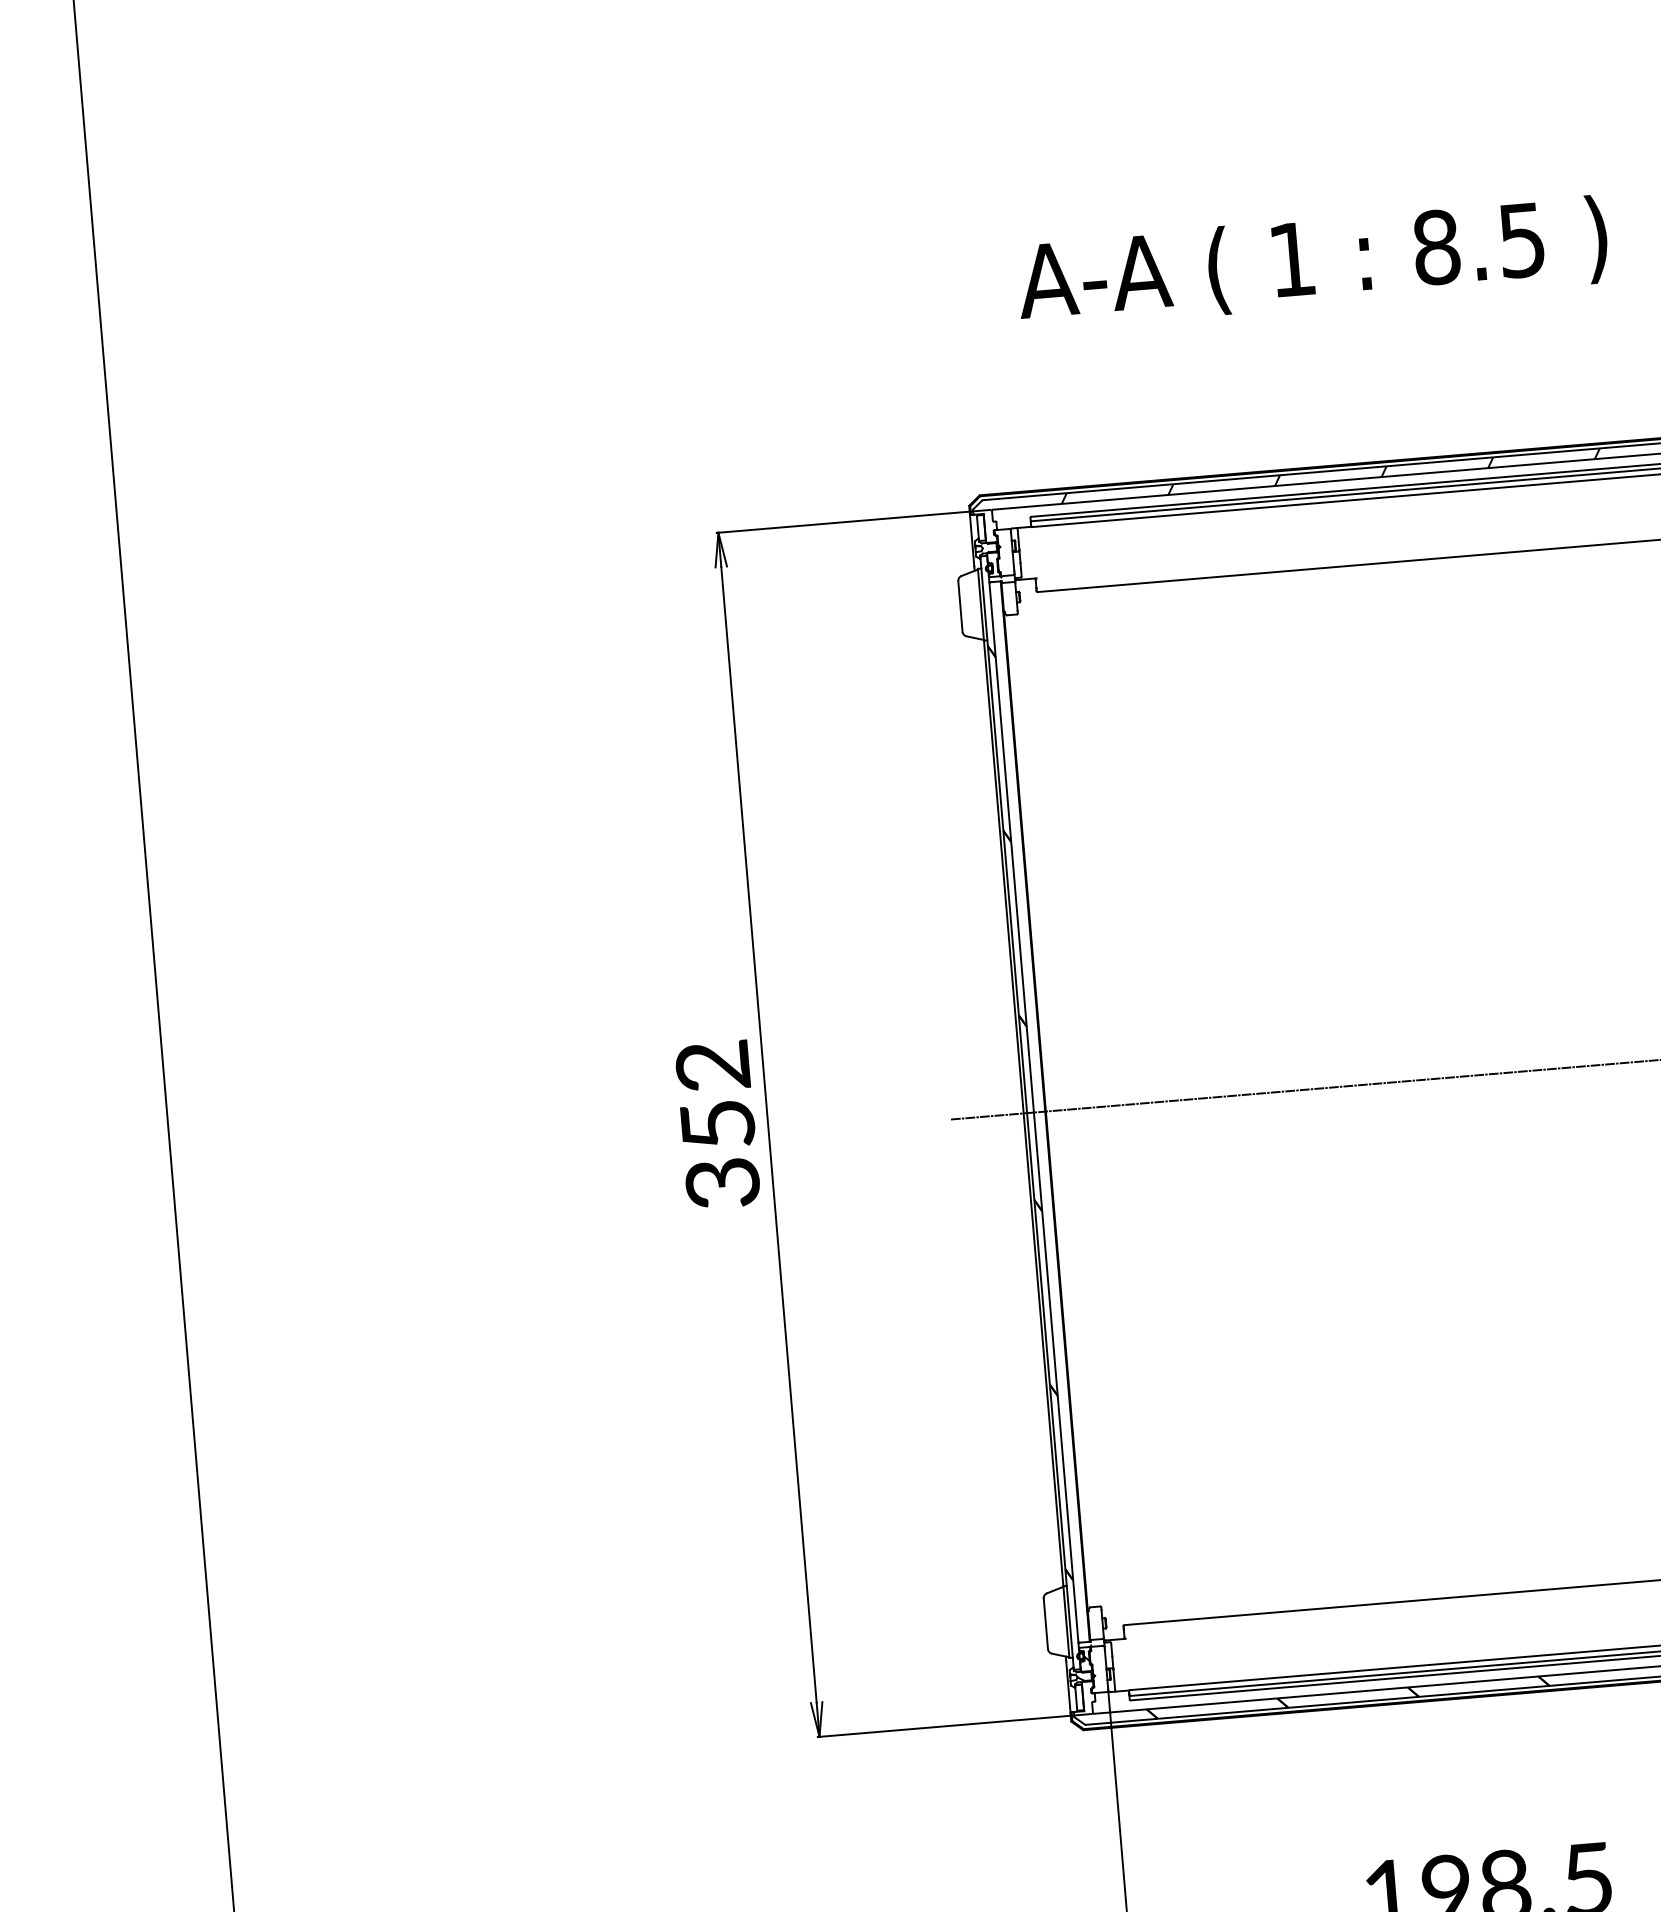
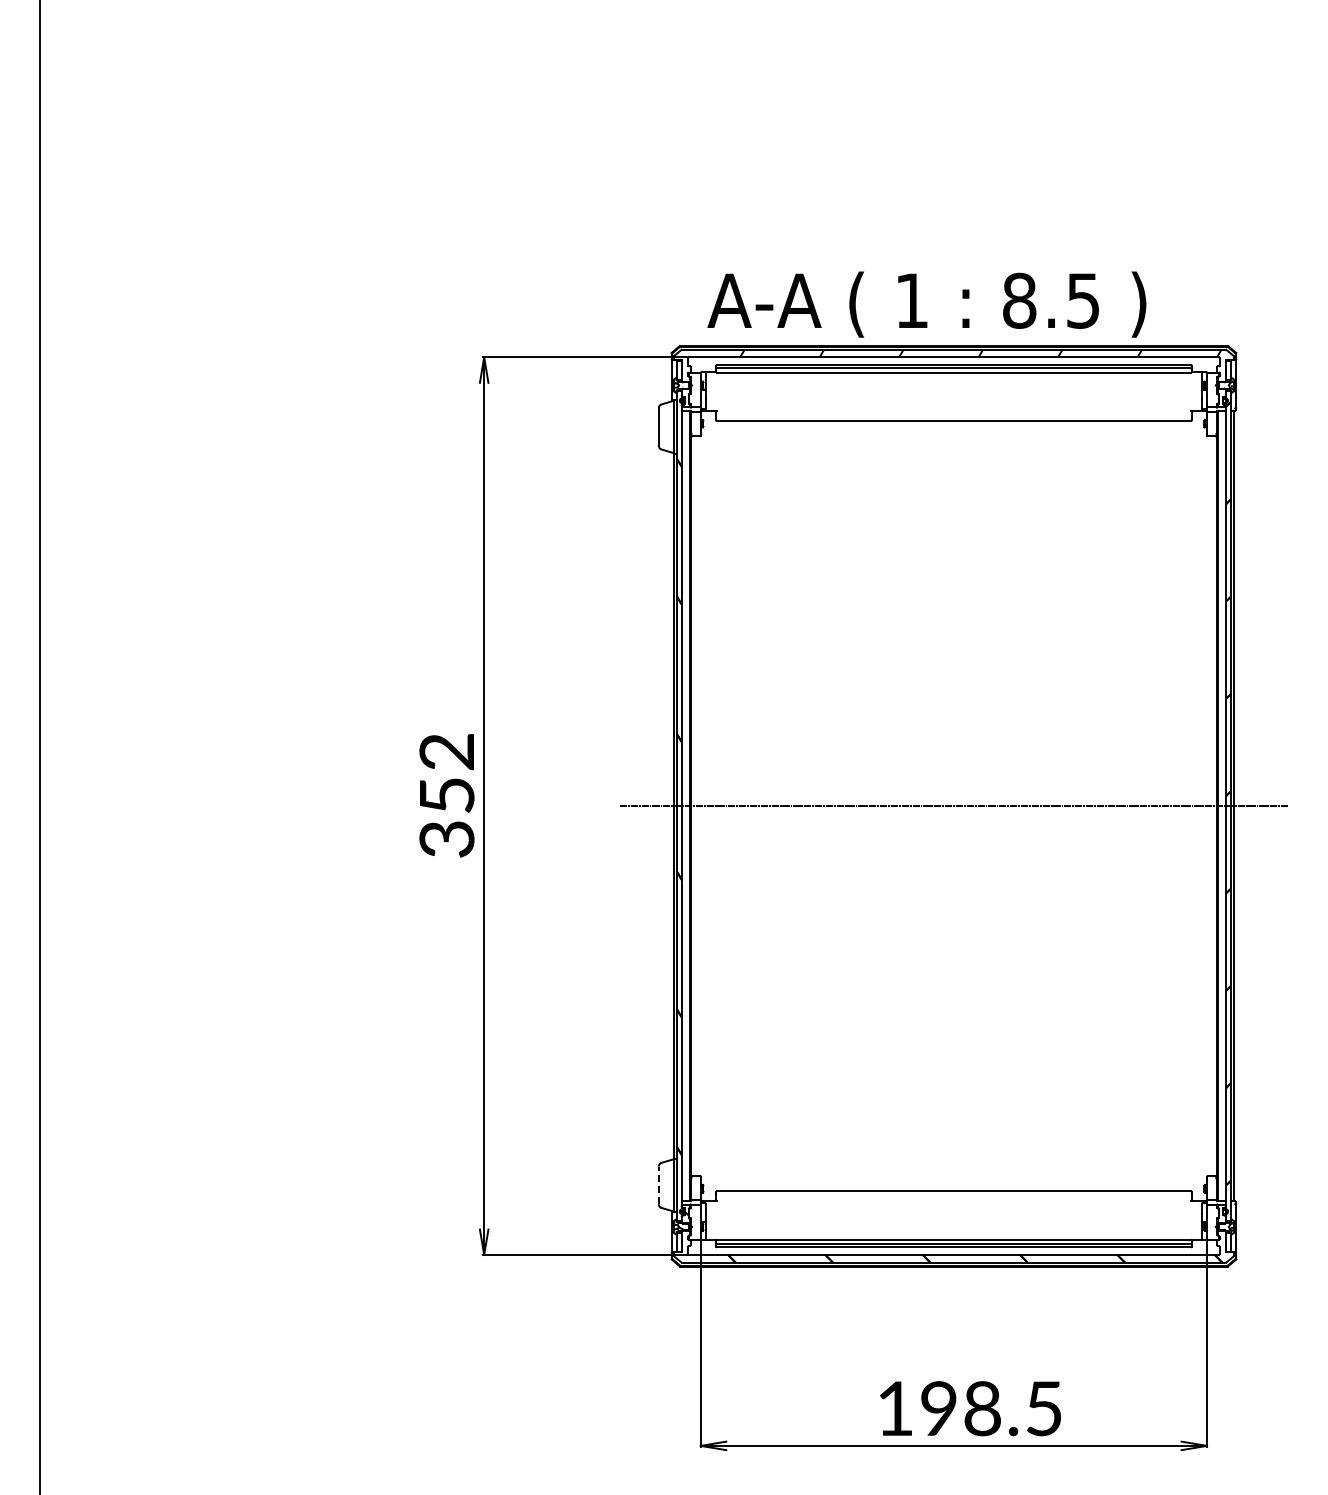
text: (1312, 262) -> (926, 304), moved
line: (1045, 1623) -> (658, 1185), solid -> dashed

